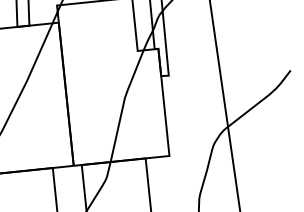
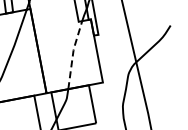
line: (124, 103) -> (73, 53), solid -> dashed

